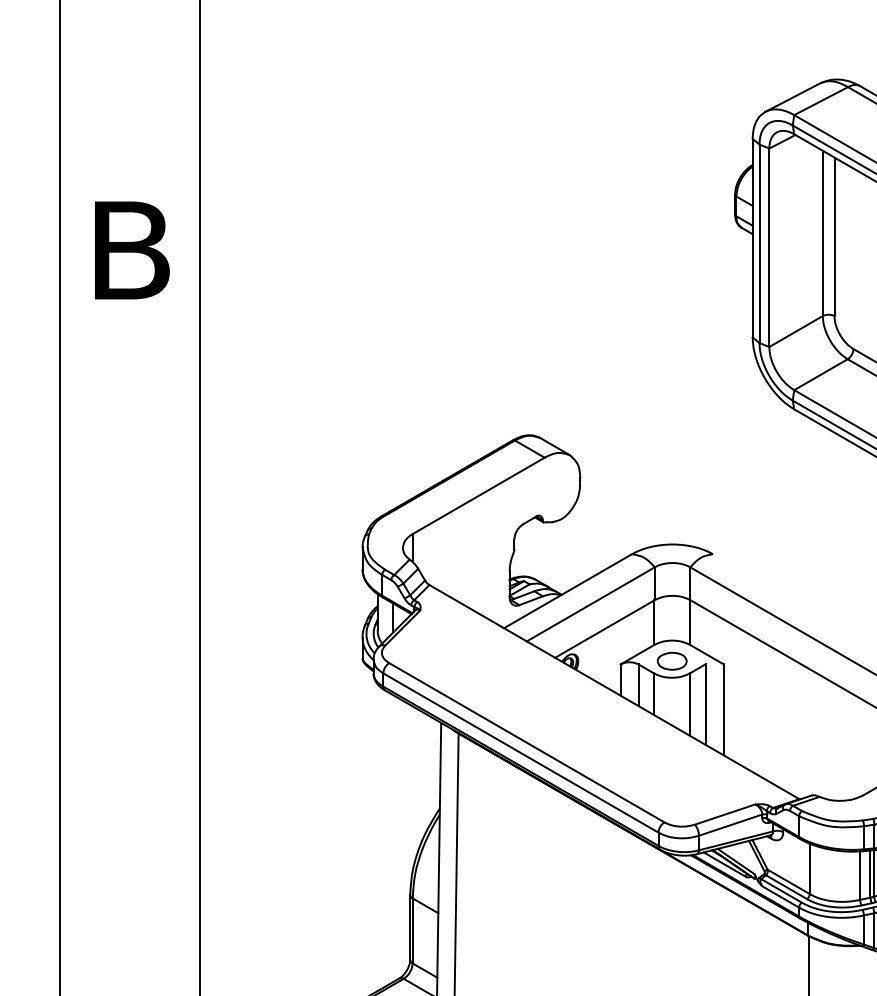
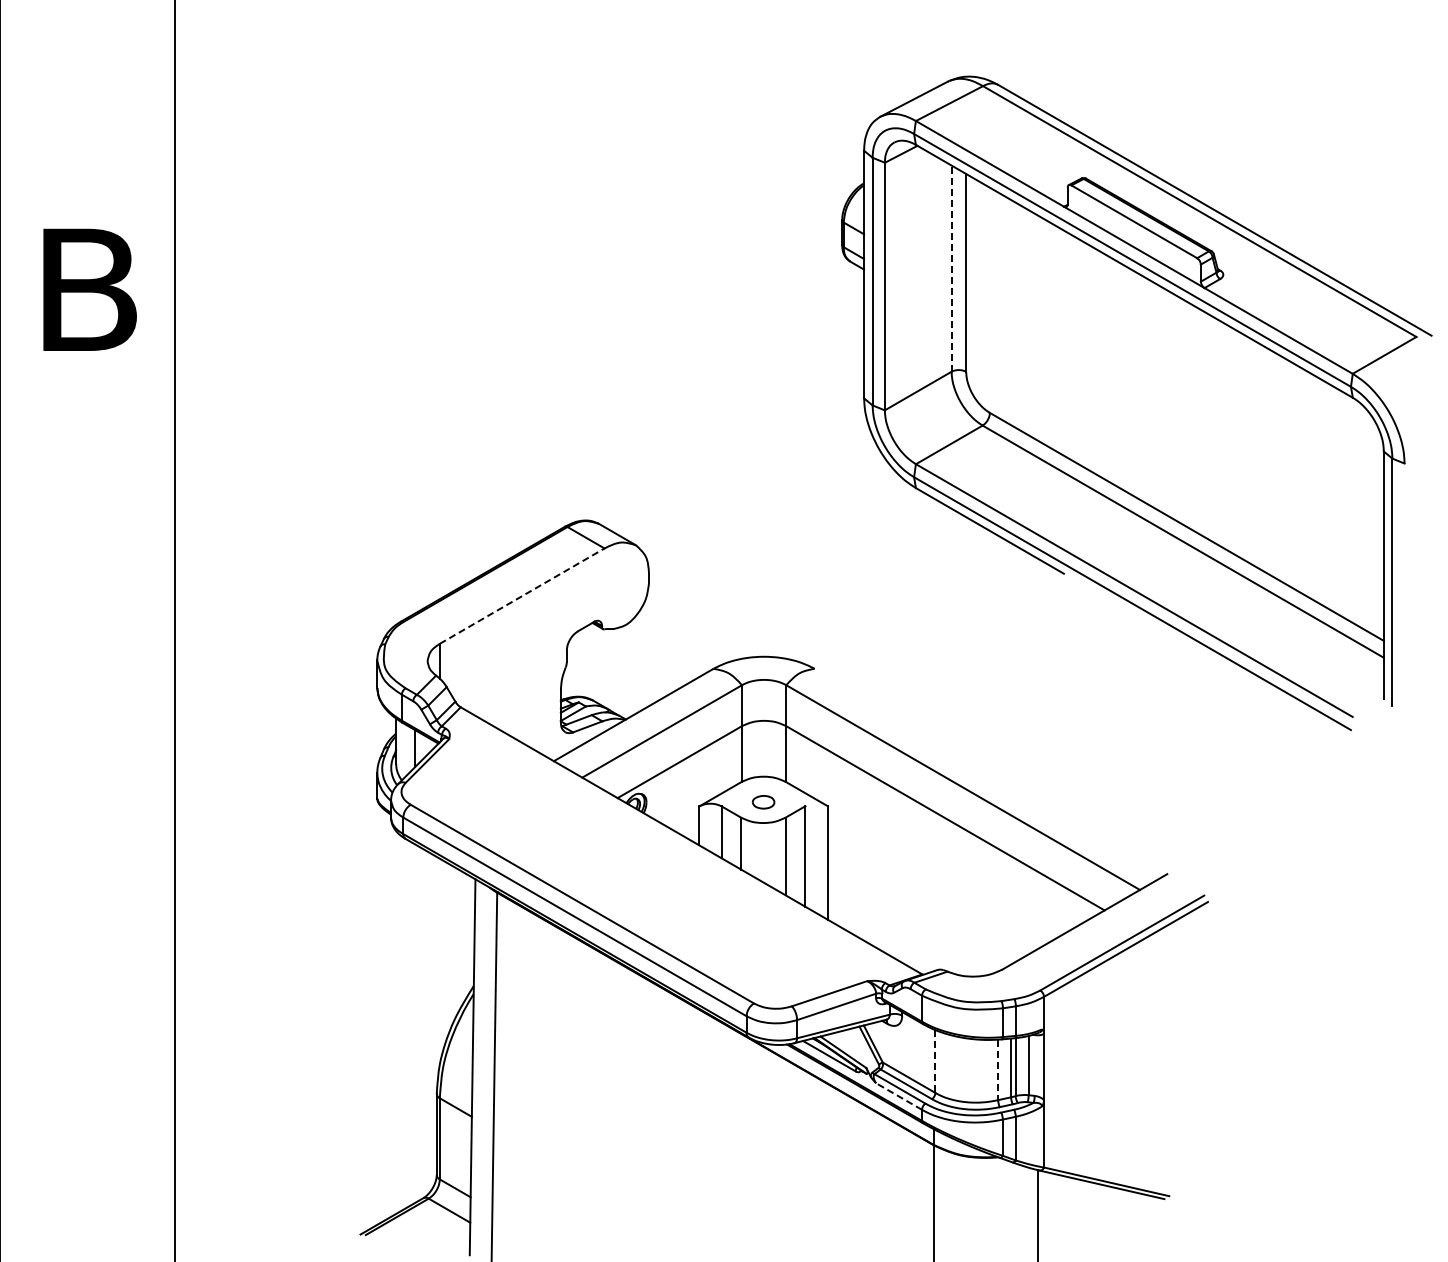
line: (822, 233) -> (951, 268), solid -> dashed
line: (478, 495) -> (522, 595), solid -> dashed
part: (672, 660) -> (763, 801), size x0.6
line: (809, 869) -> (935, 1062), solid -> dashed
line: (860, 876) -> (998, 1070), solid -> dashed
line: (781, 896) -> (899, 1096), solid -> dashed

